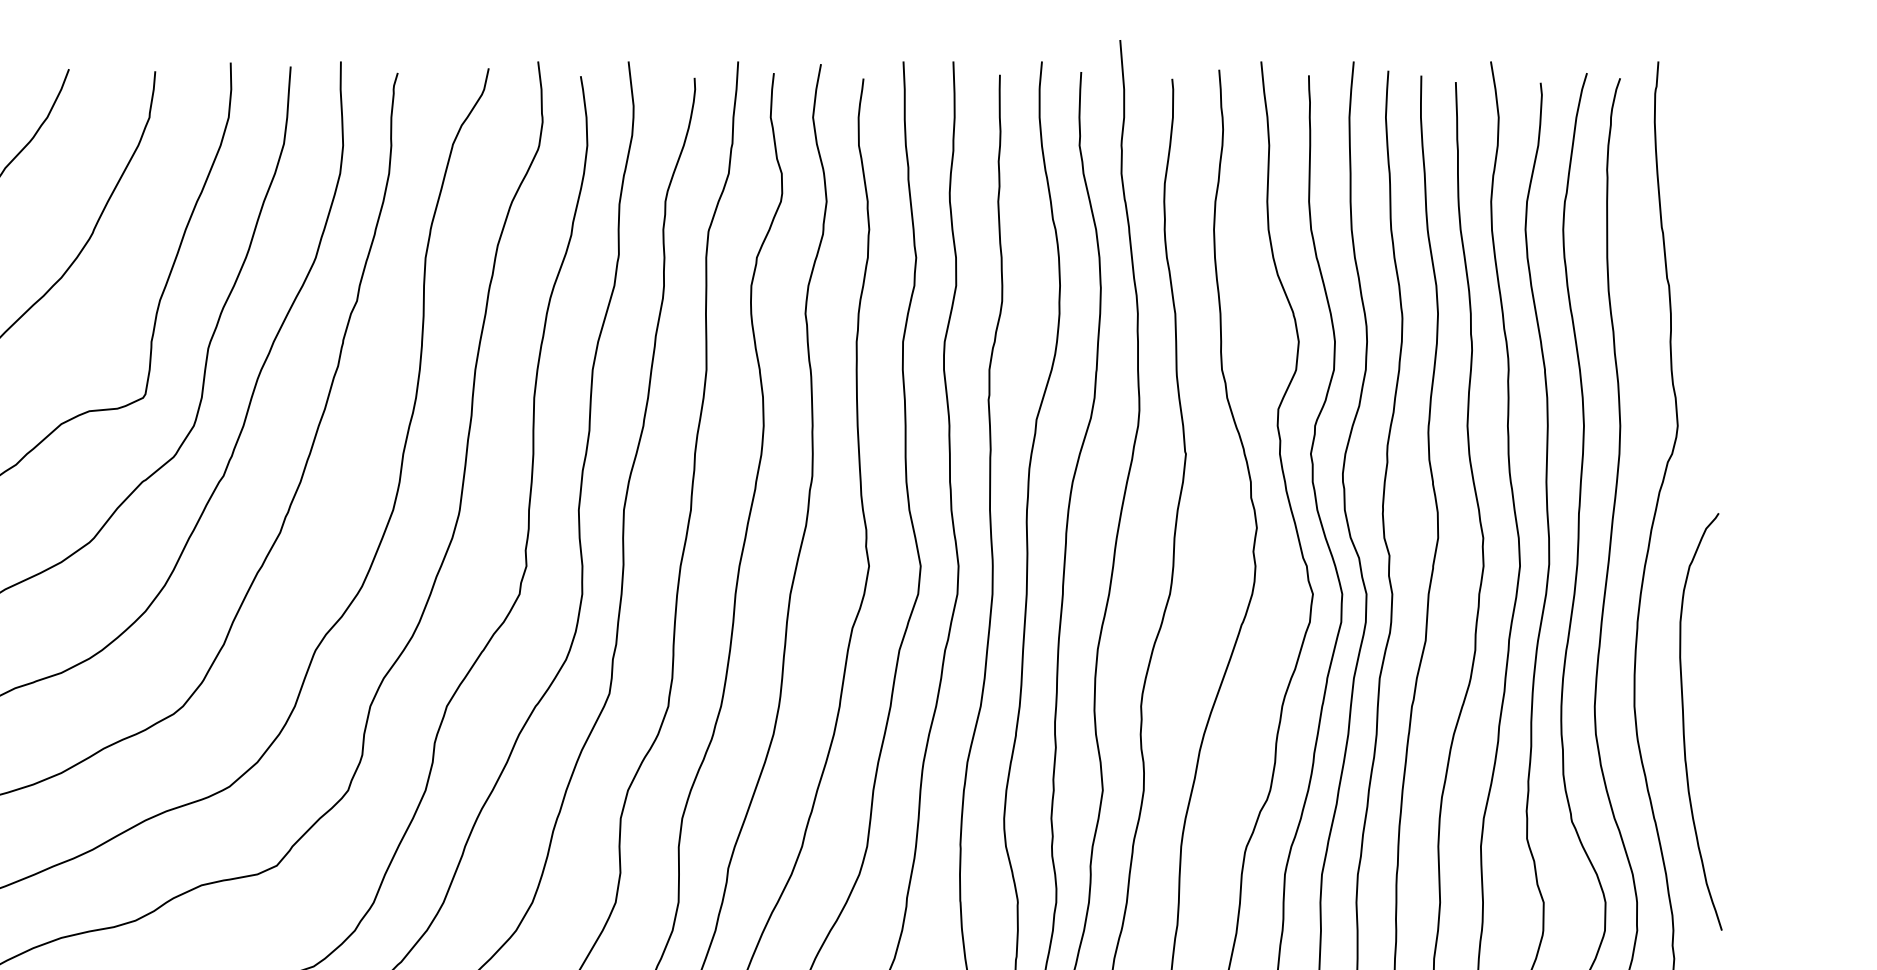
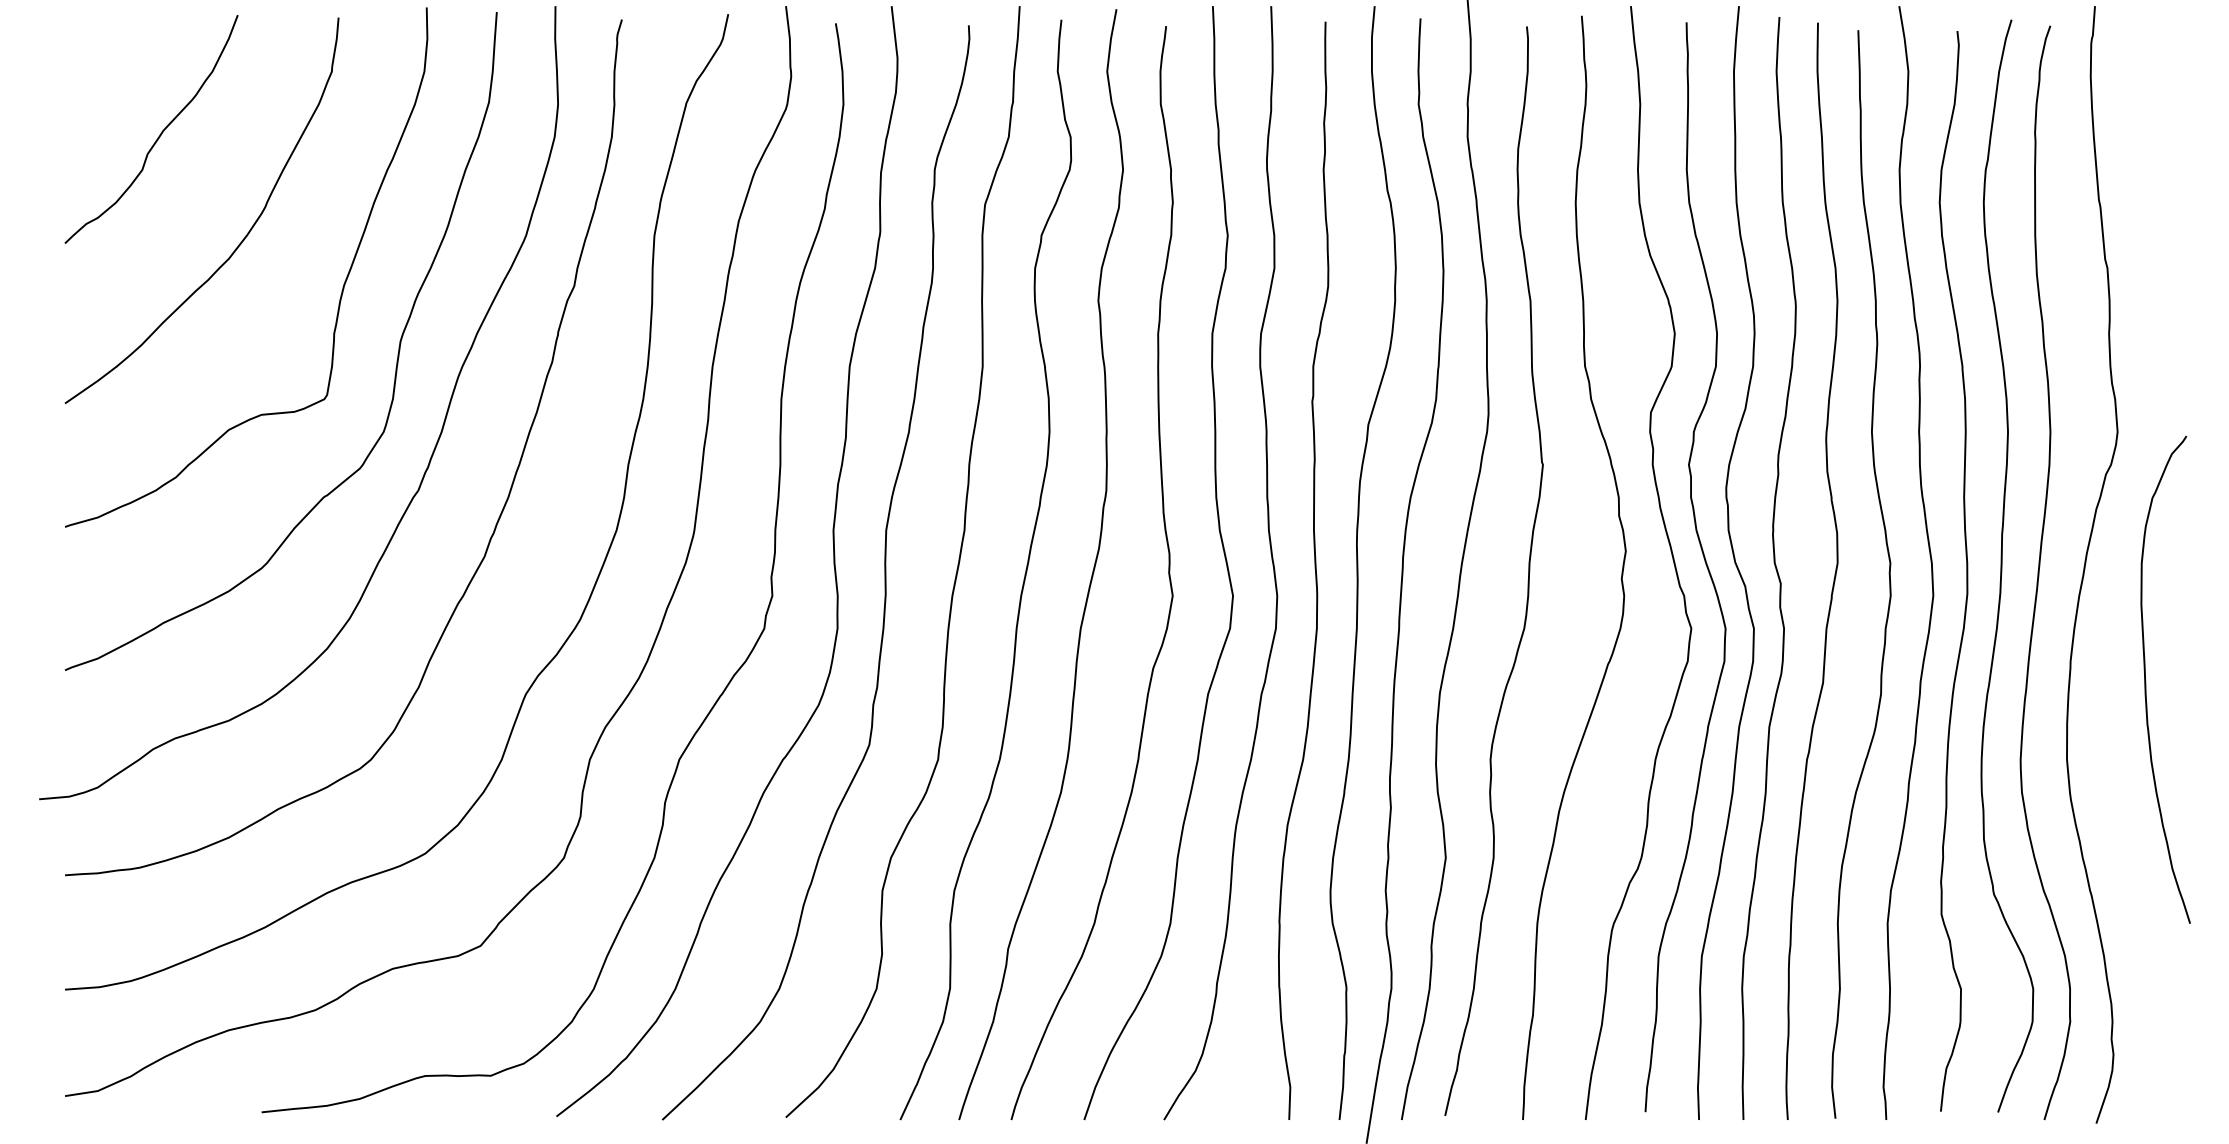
curve: (1684, 722) -> (2146, 680), moved

